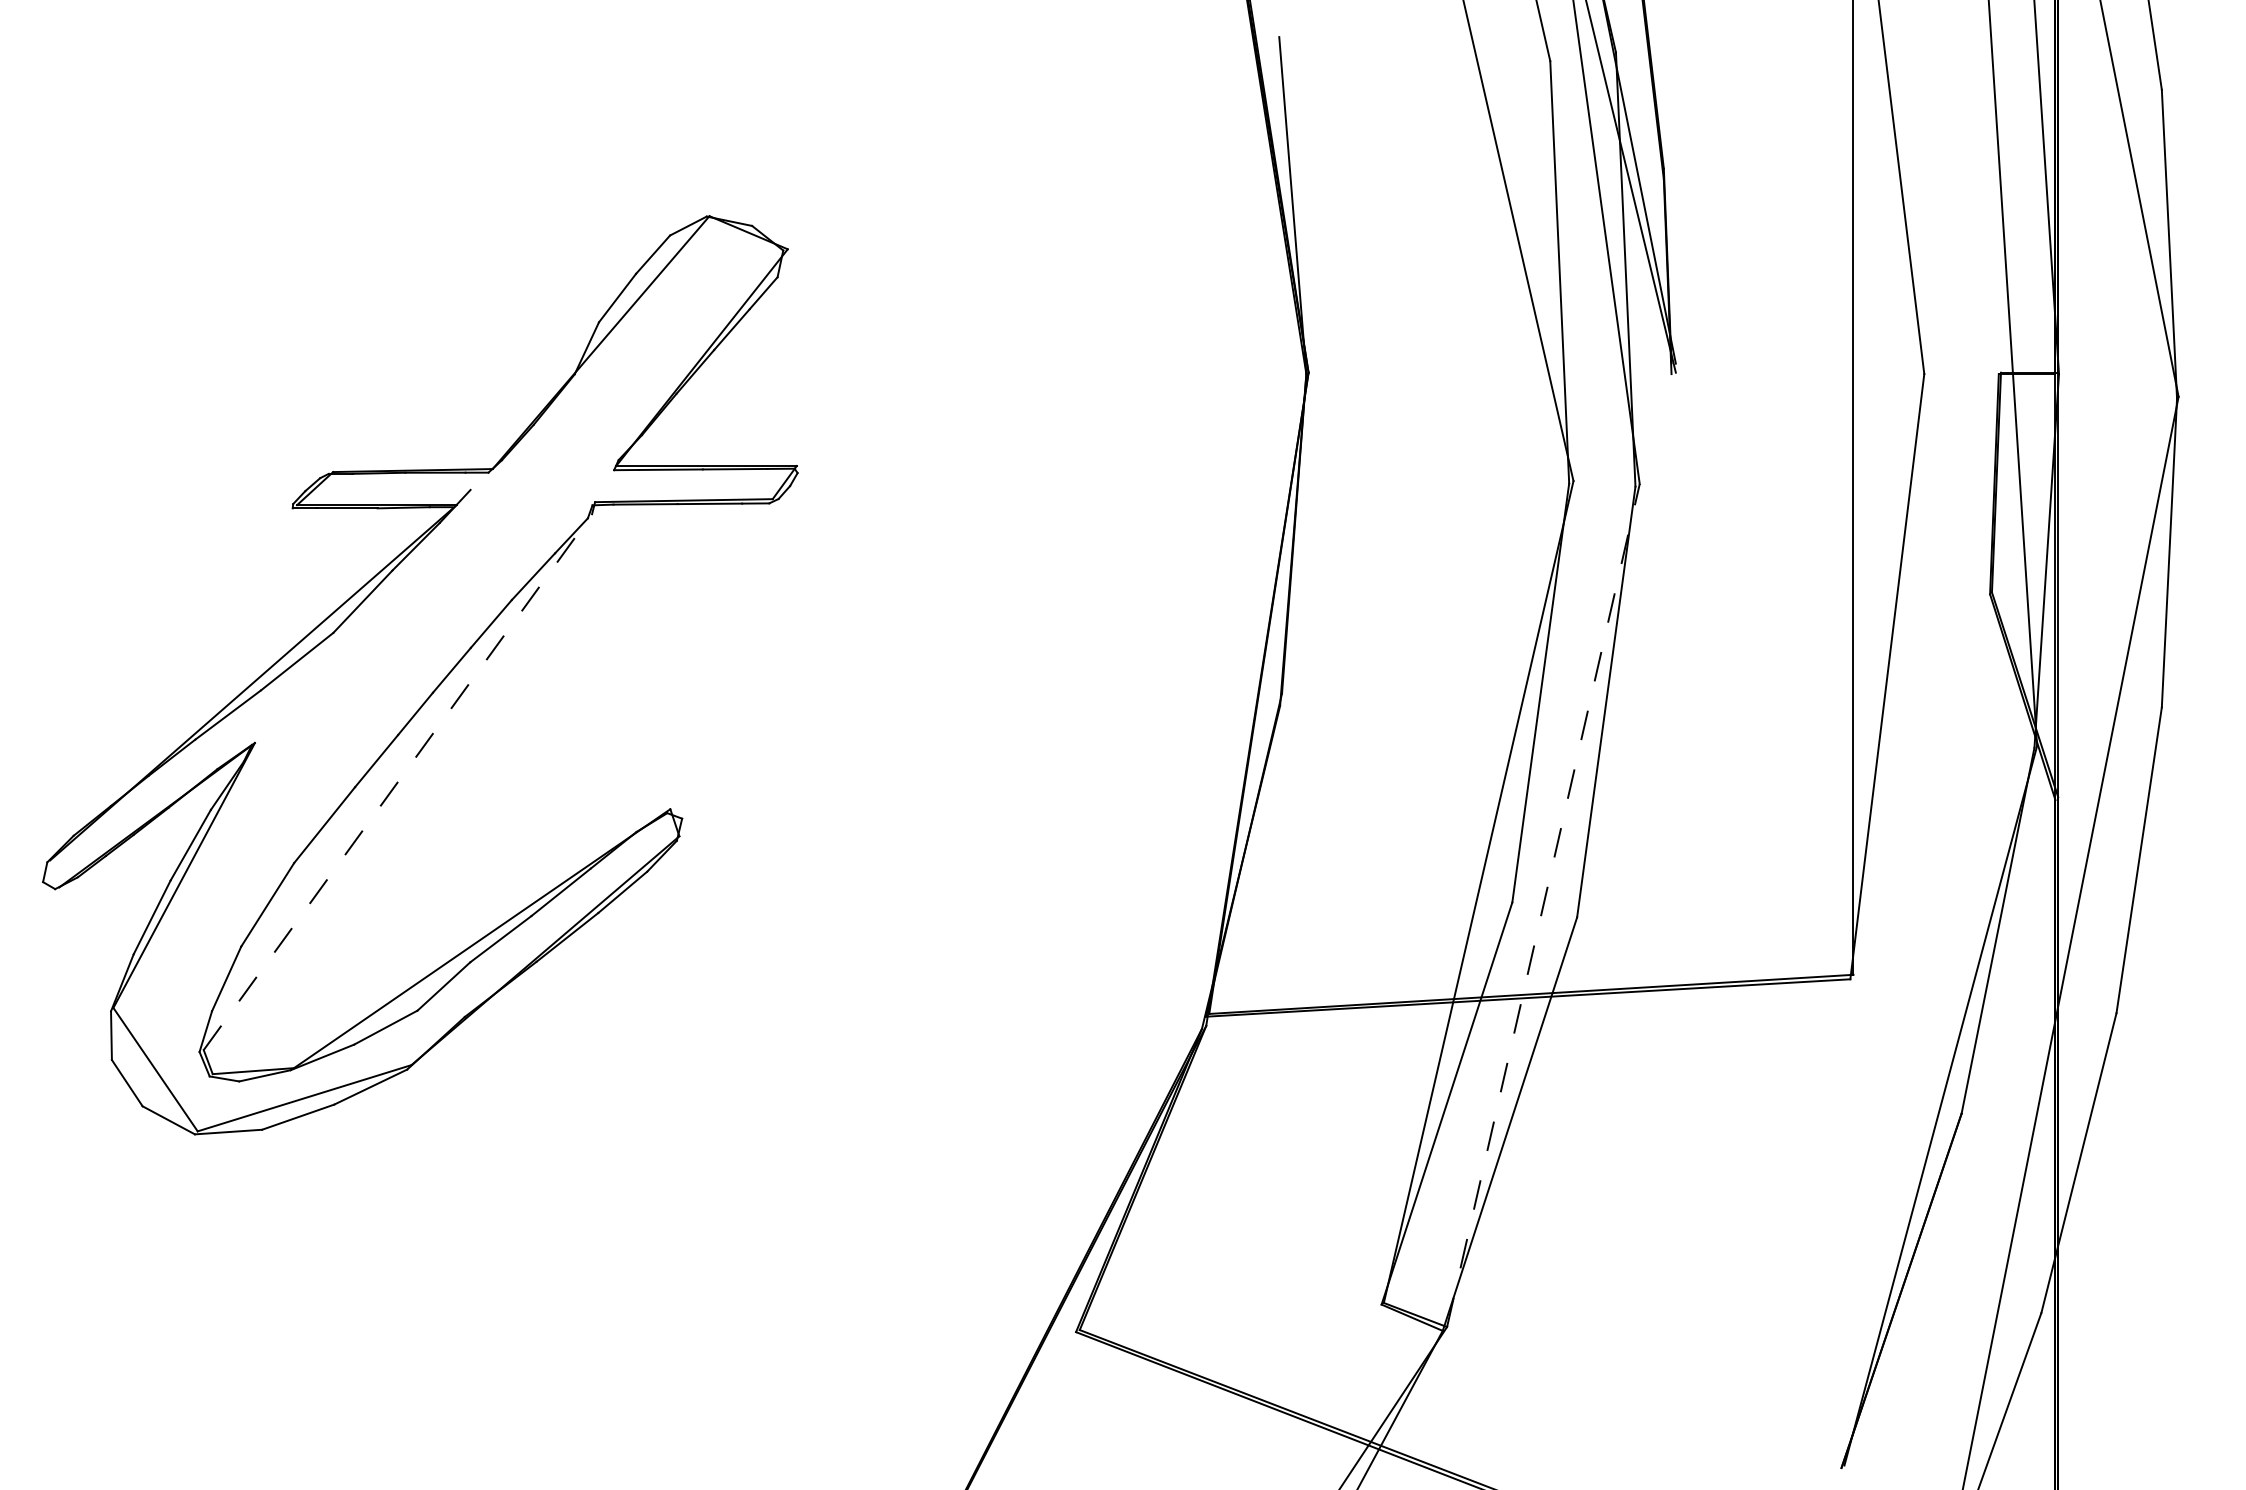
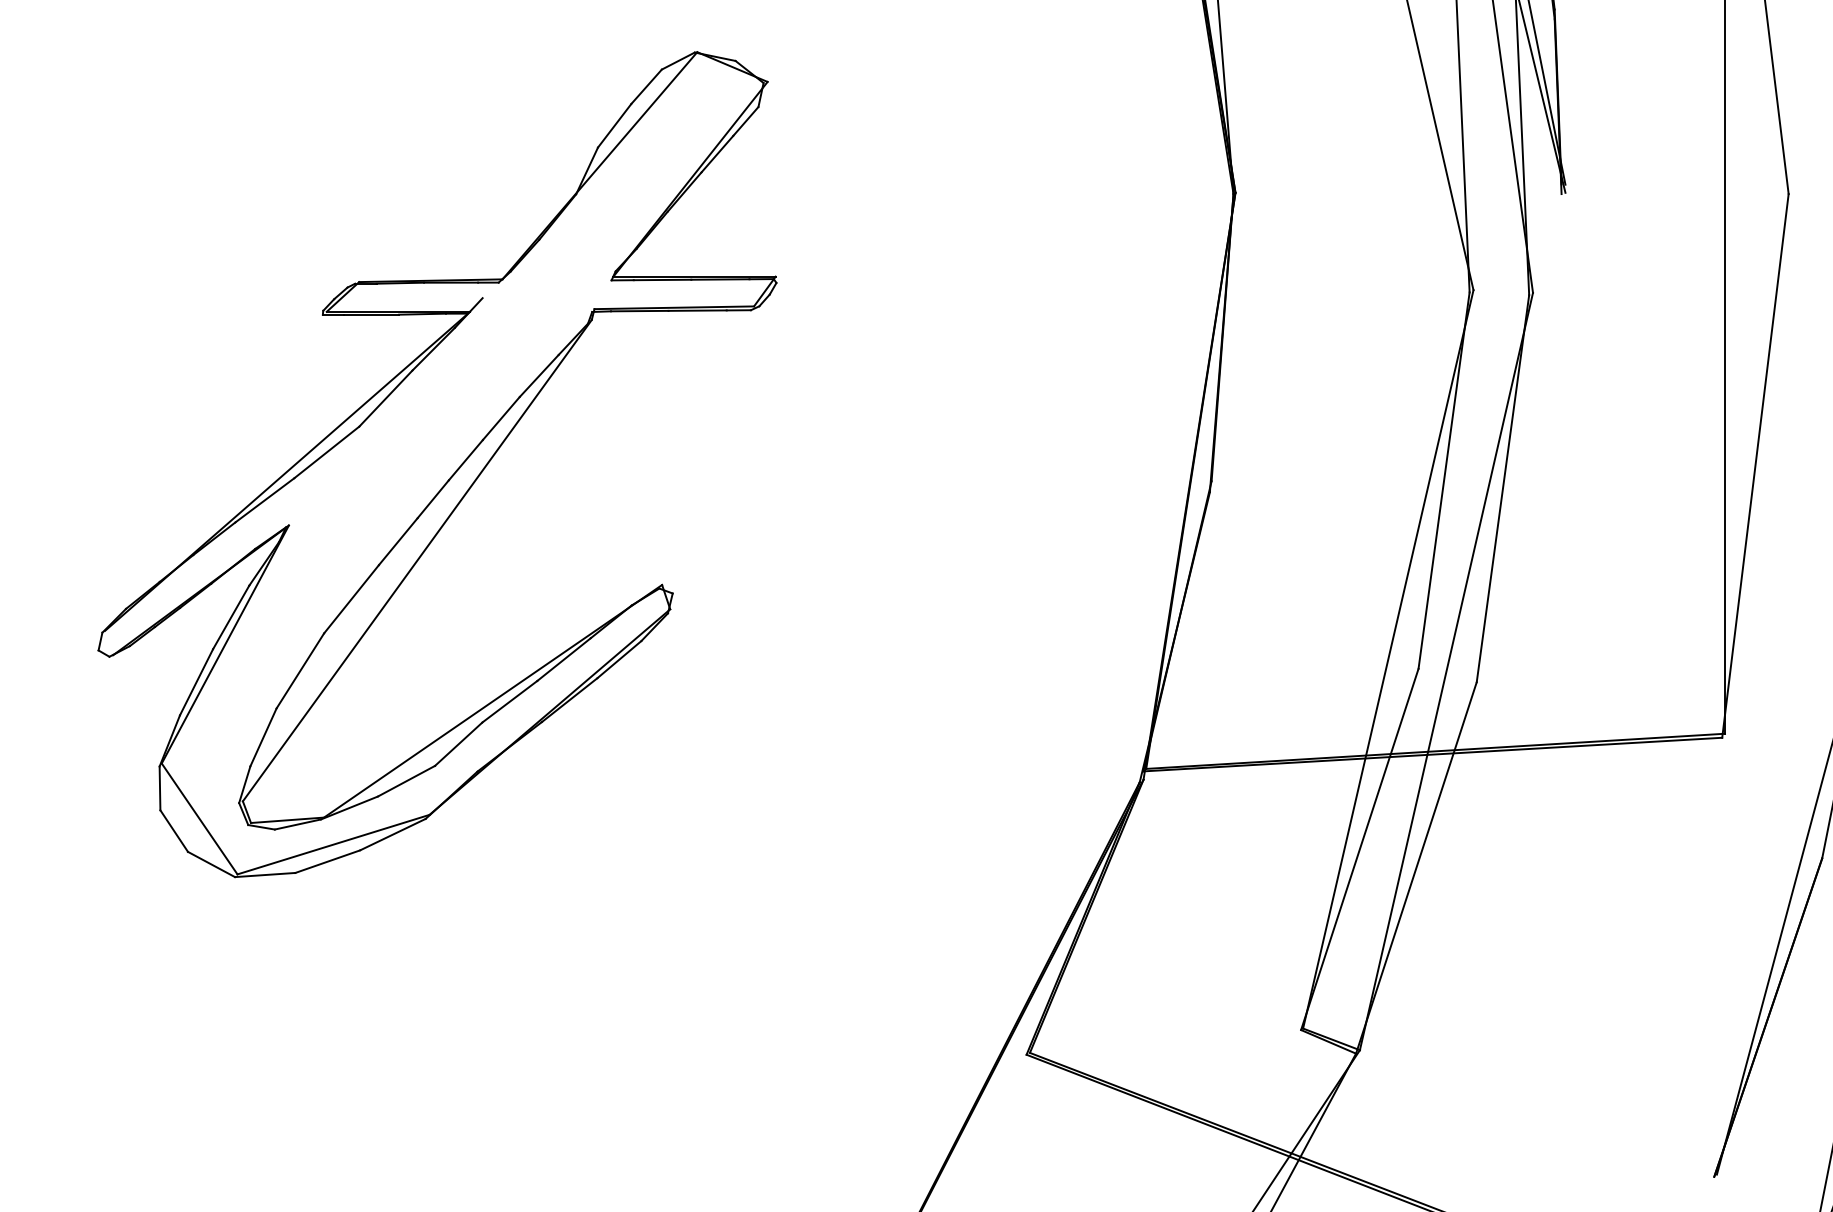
line: (397, 782) -> (416, 560), dashed -> solid
line: (1543, 905) -> (1446, 671), dashed -> solid

